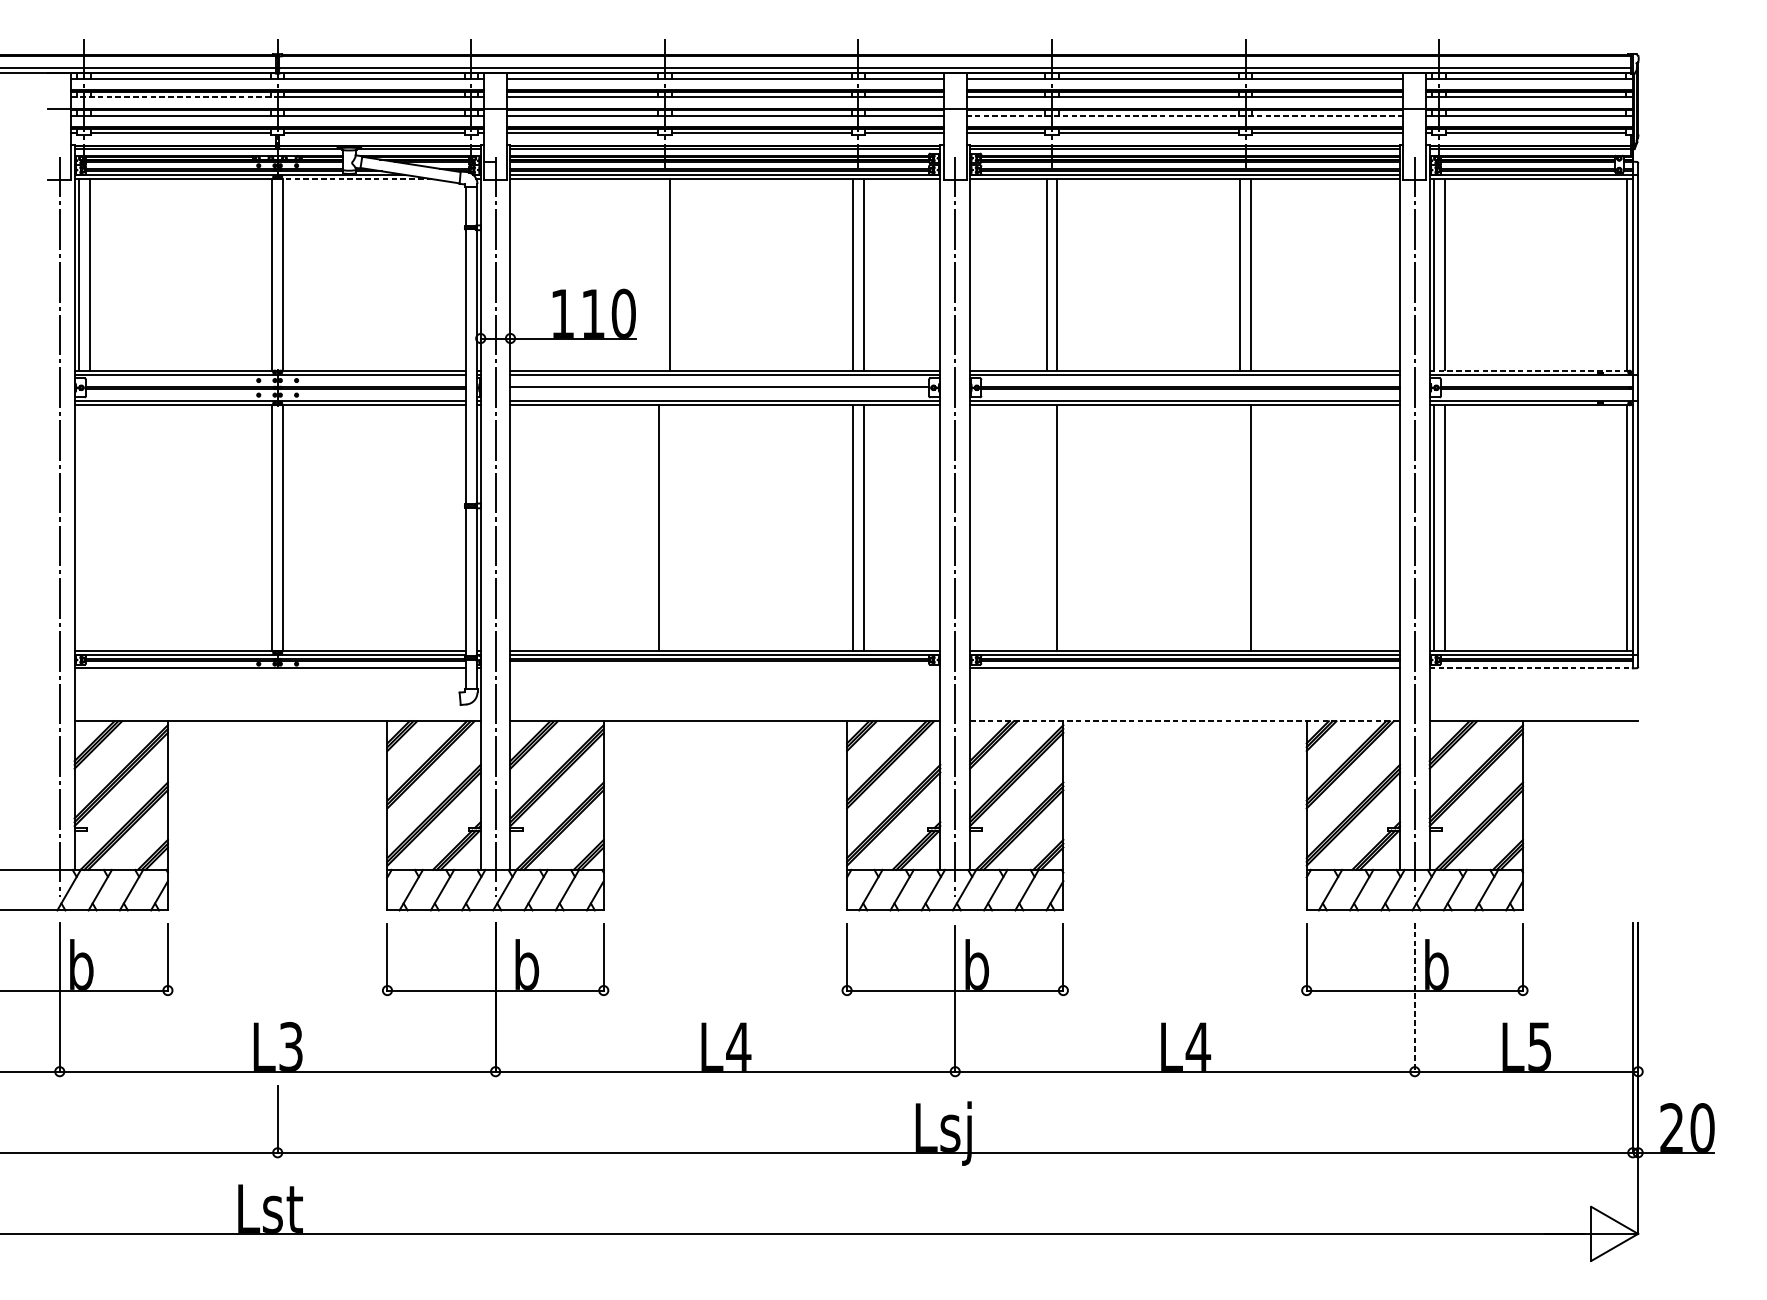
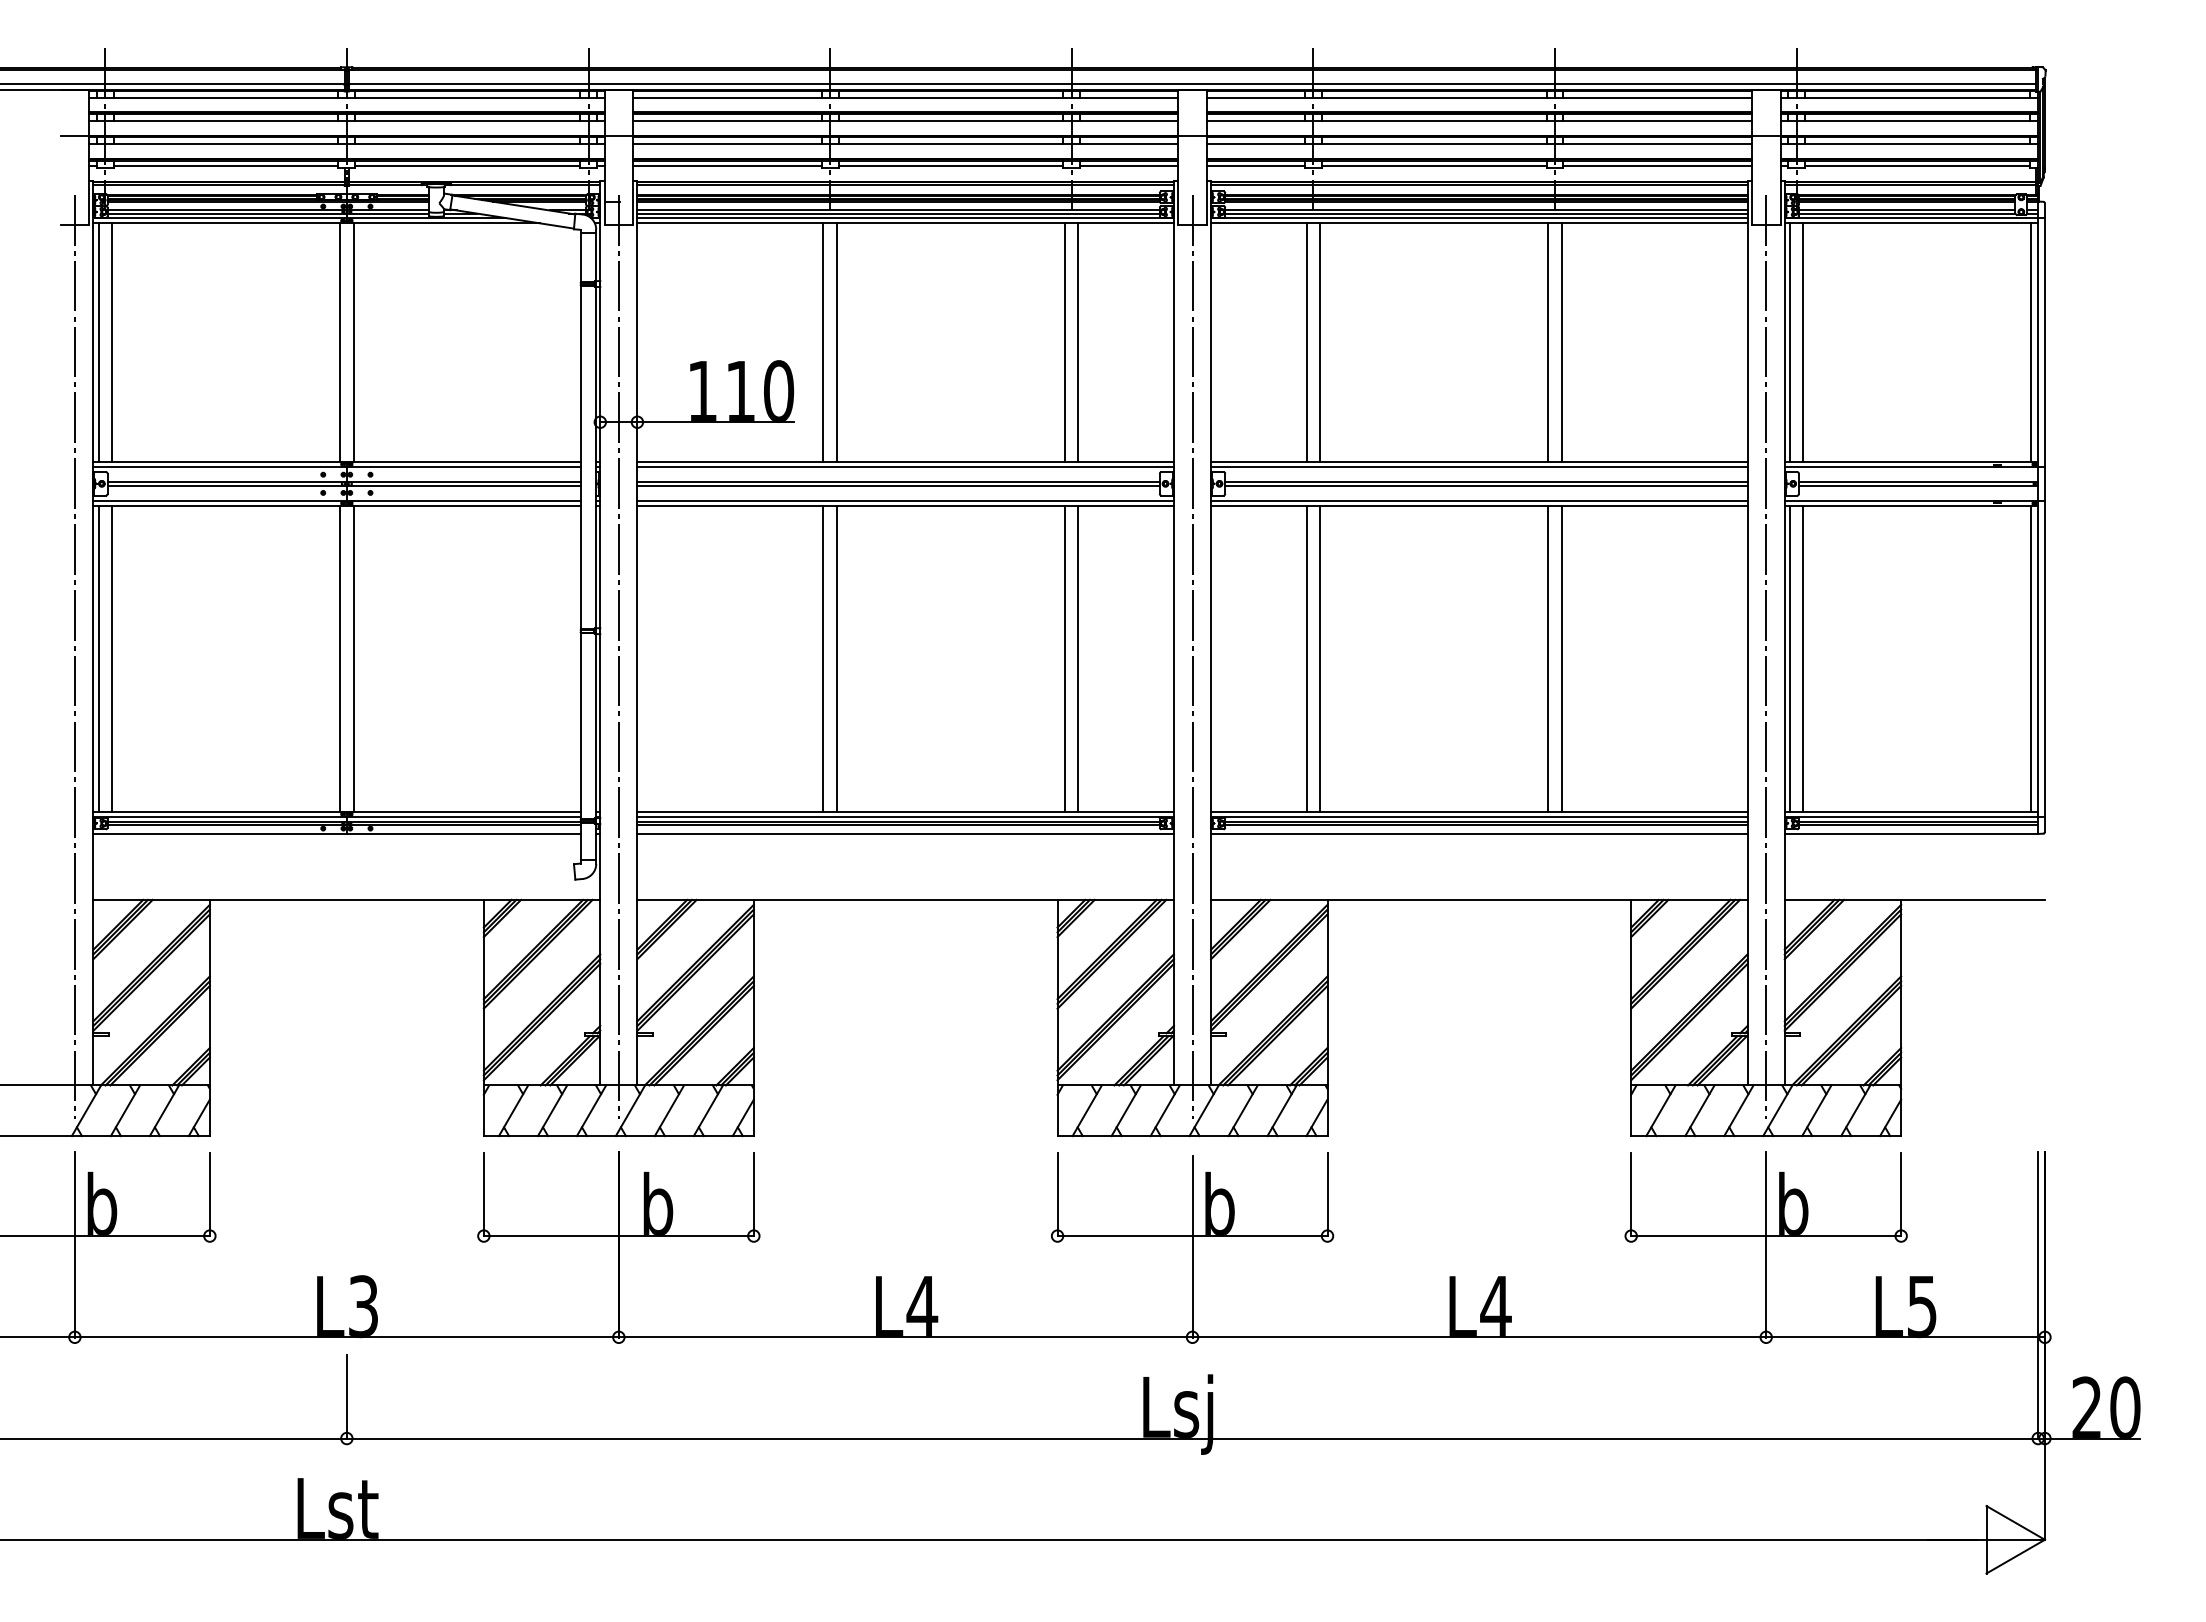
line: (174, 97) -> (218, 121), dashed -> solid
line: (1184, 116) -> (1478, 144), dashed -> solid
line: (355, 179) -> (443, 223), dashed -> solid
line: (659, 274) -> (823, 342), added
line: (1531, 370) -> (1911, 462), dashed -> solid
line: (719, 389) -> (898, 485), added
line: (78, 527) -> (98, 658), added
line: (89, 527) -> (112, 658), added
line: (669, 527) -> (836, 658), added
line: (1046, 527) -> (1306, 658), added
line: (1240, 527) -> (1548, 658), added
line: (725, 668) -> (905, 833), added
line: (1531, 668) -> (1911, 833), dashed -> solid
line: (1185, 720) -> (1479, 899), dashed -> solid
line: (1415, 997) -> (1766, 1244), dashed -> solid

